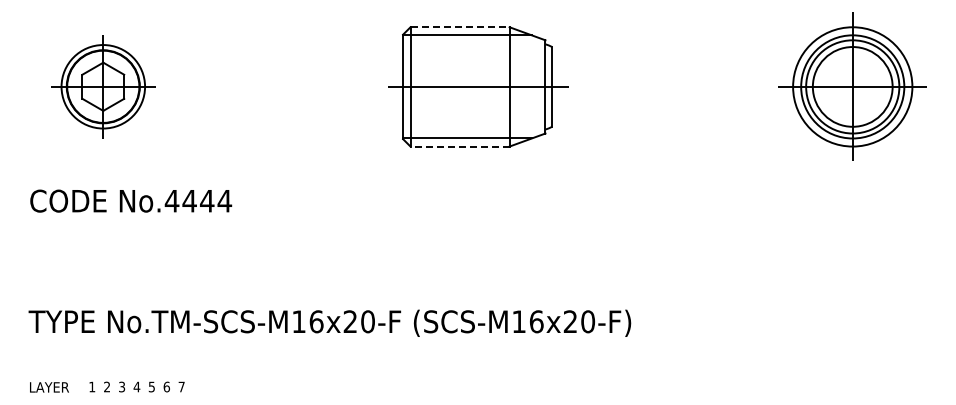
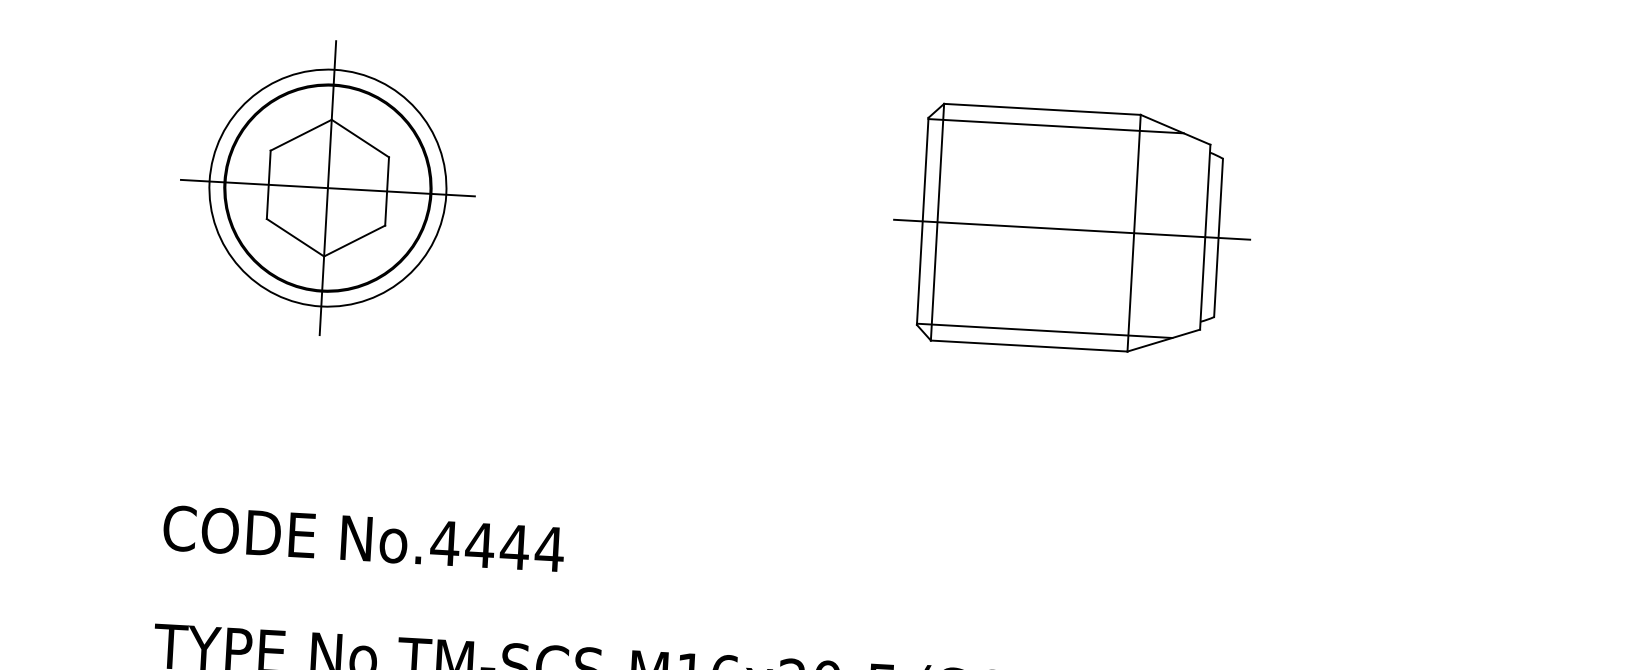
line: (460, 27) -> (1043, 109), dashed -> solid
part: (103, 86) -> (328, 187), size x1.43
line: (460, 146) -> (1030, 345), dashed -> solid
text: (131, 200) -> (364, 537), moved

